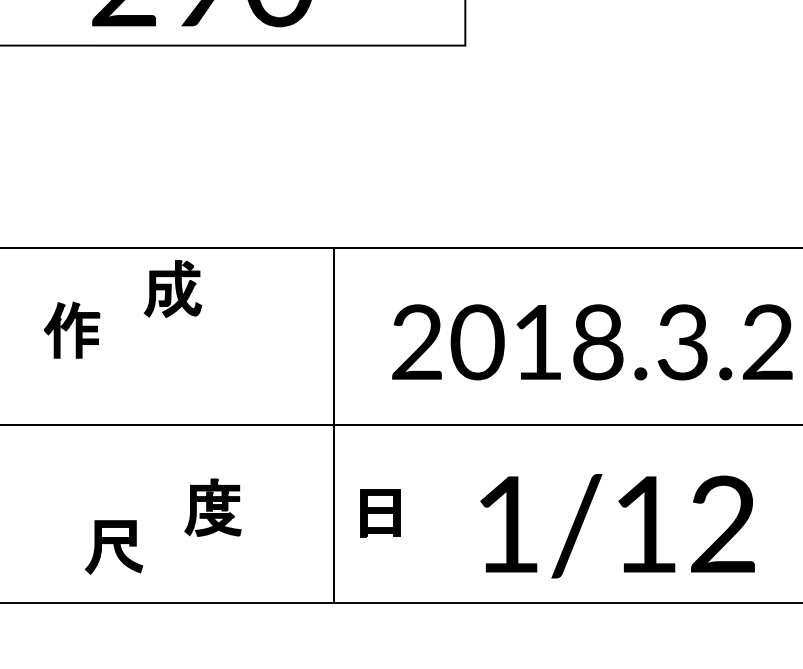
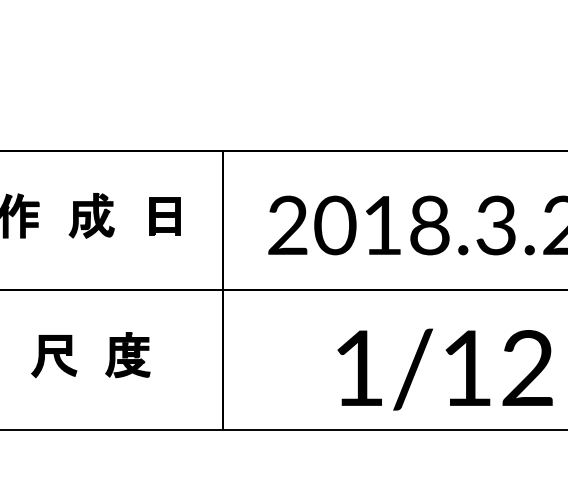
part: (172, 288) -> (91, 215), moved
part: (380, 513) -> (165, 216), moved
part: (113, 547) -> (53, 356), moved

